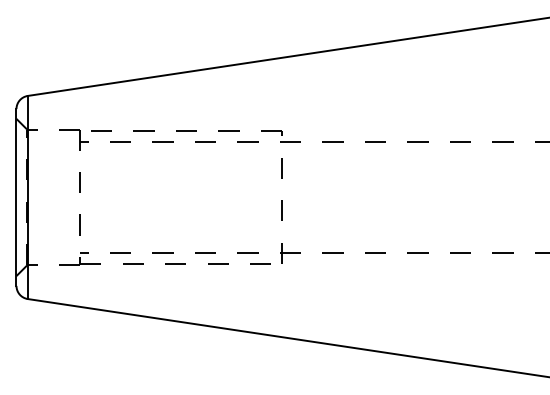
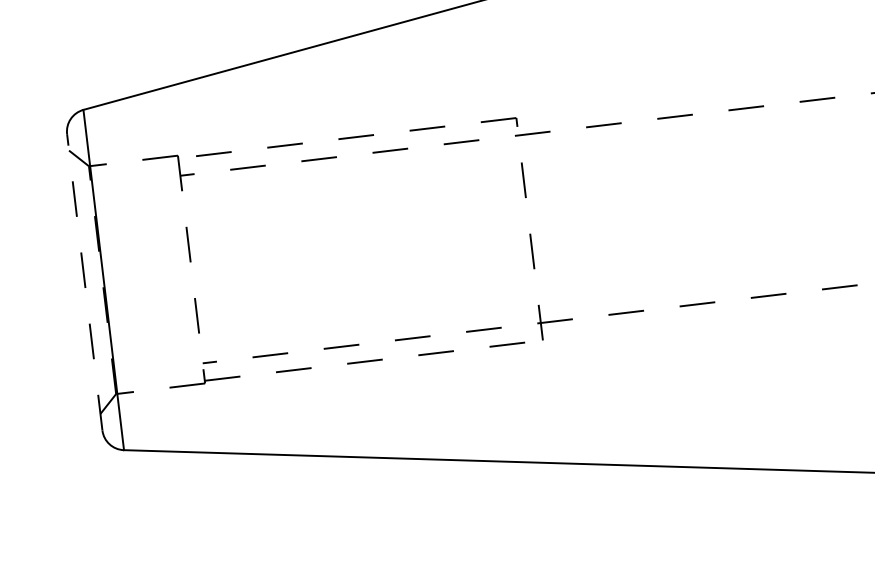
line: (16, 197) -> (84, 282), solid -> dashed

